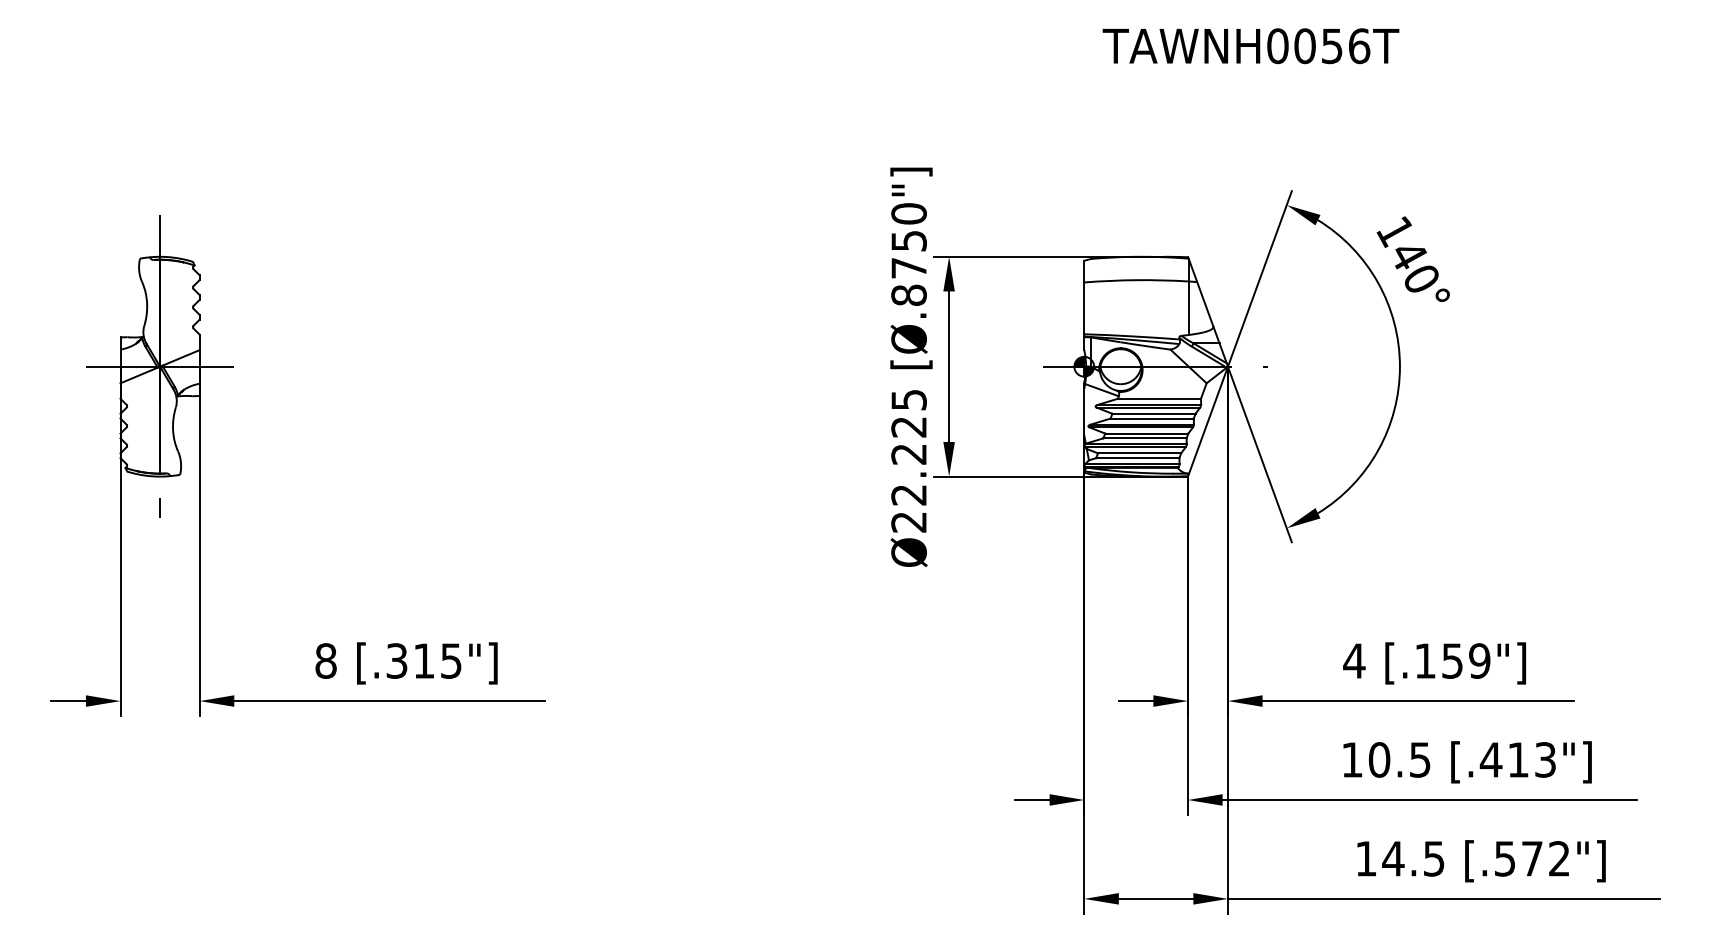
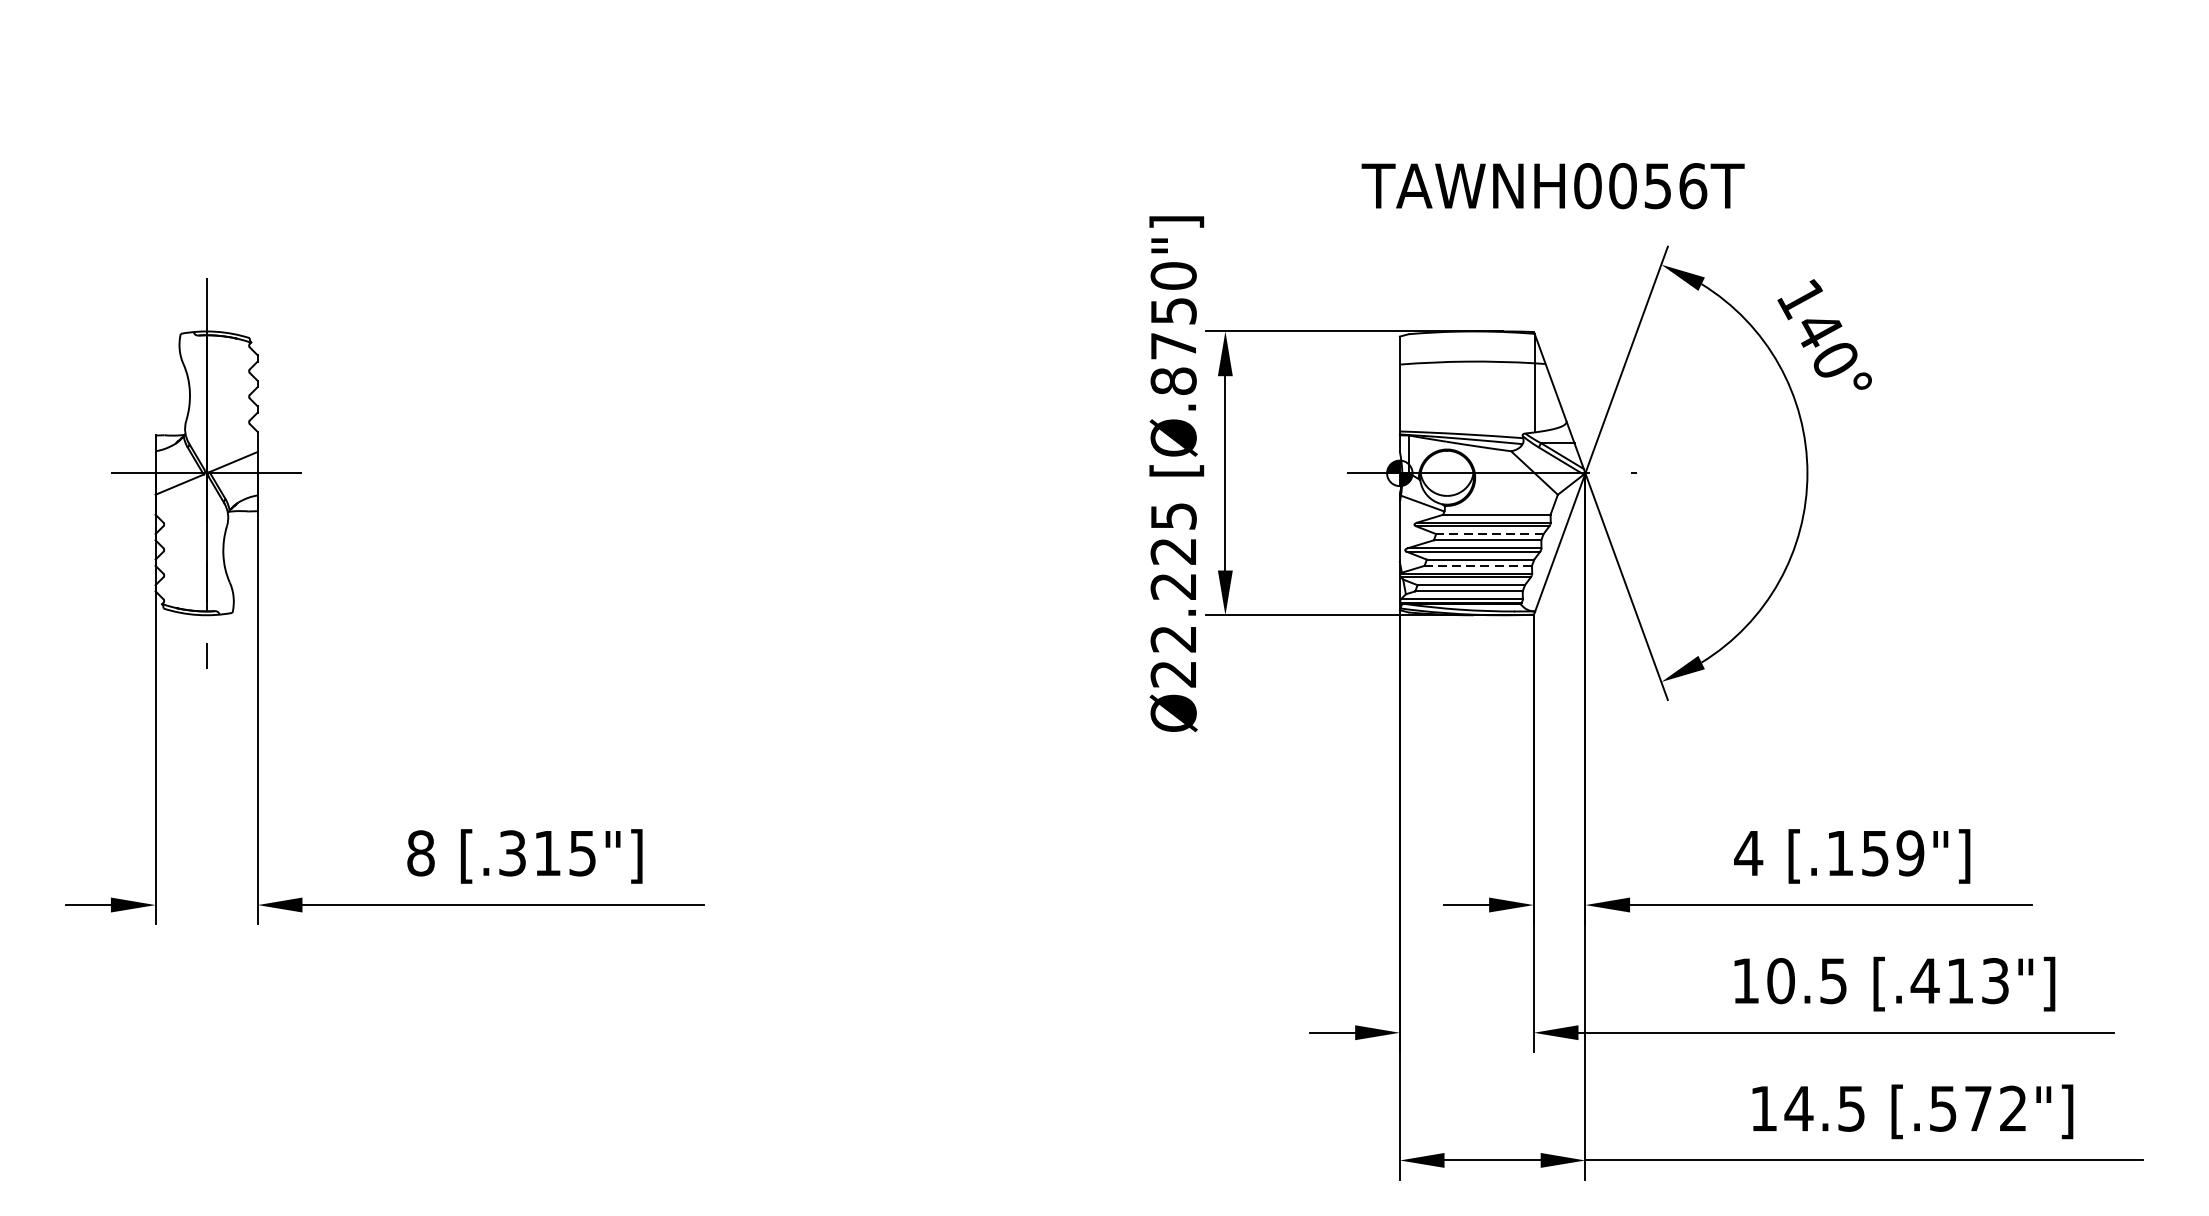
text: (1250, 46) -> (1552, 186), moved
line: (1153, 413) -> (1489, 533), solid -> dashed
line: (1145, 438) -> (1478, 566), solid -> dashed

